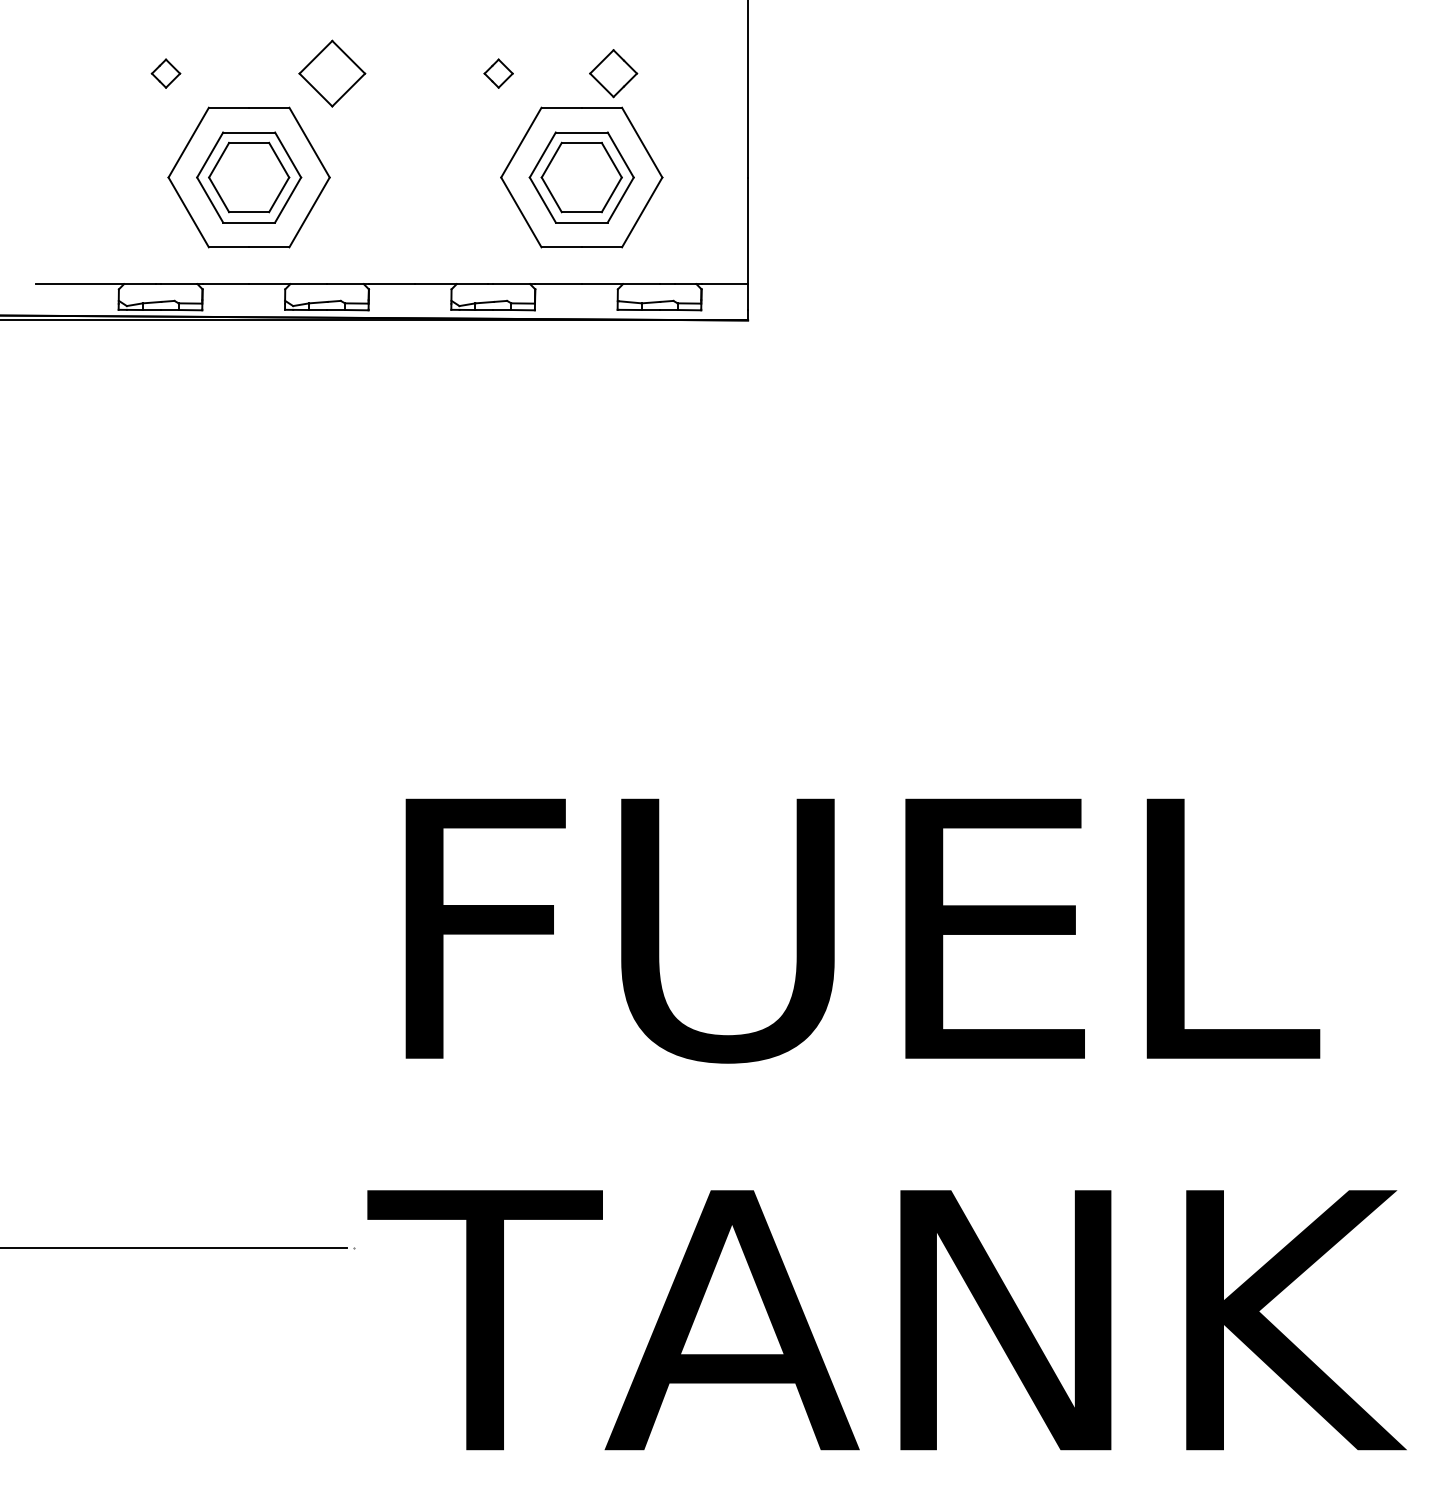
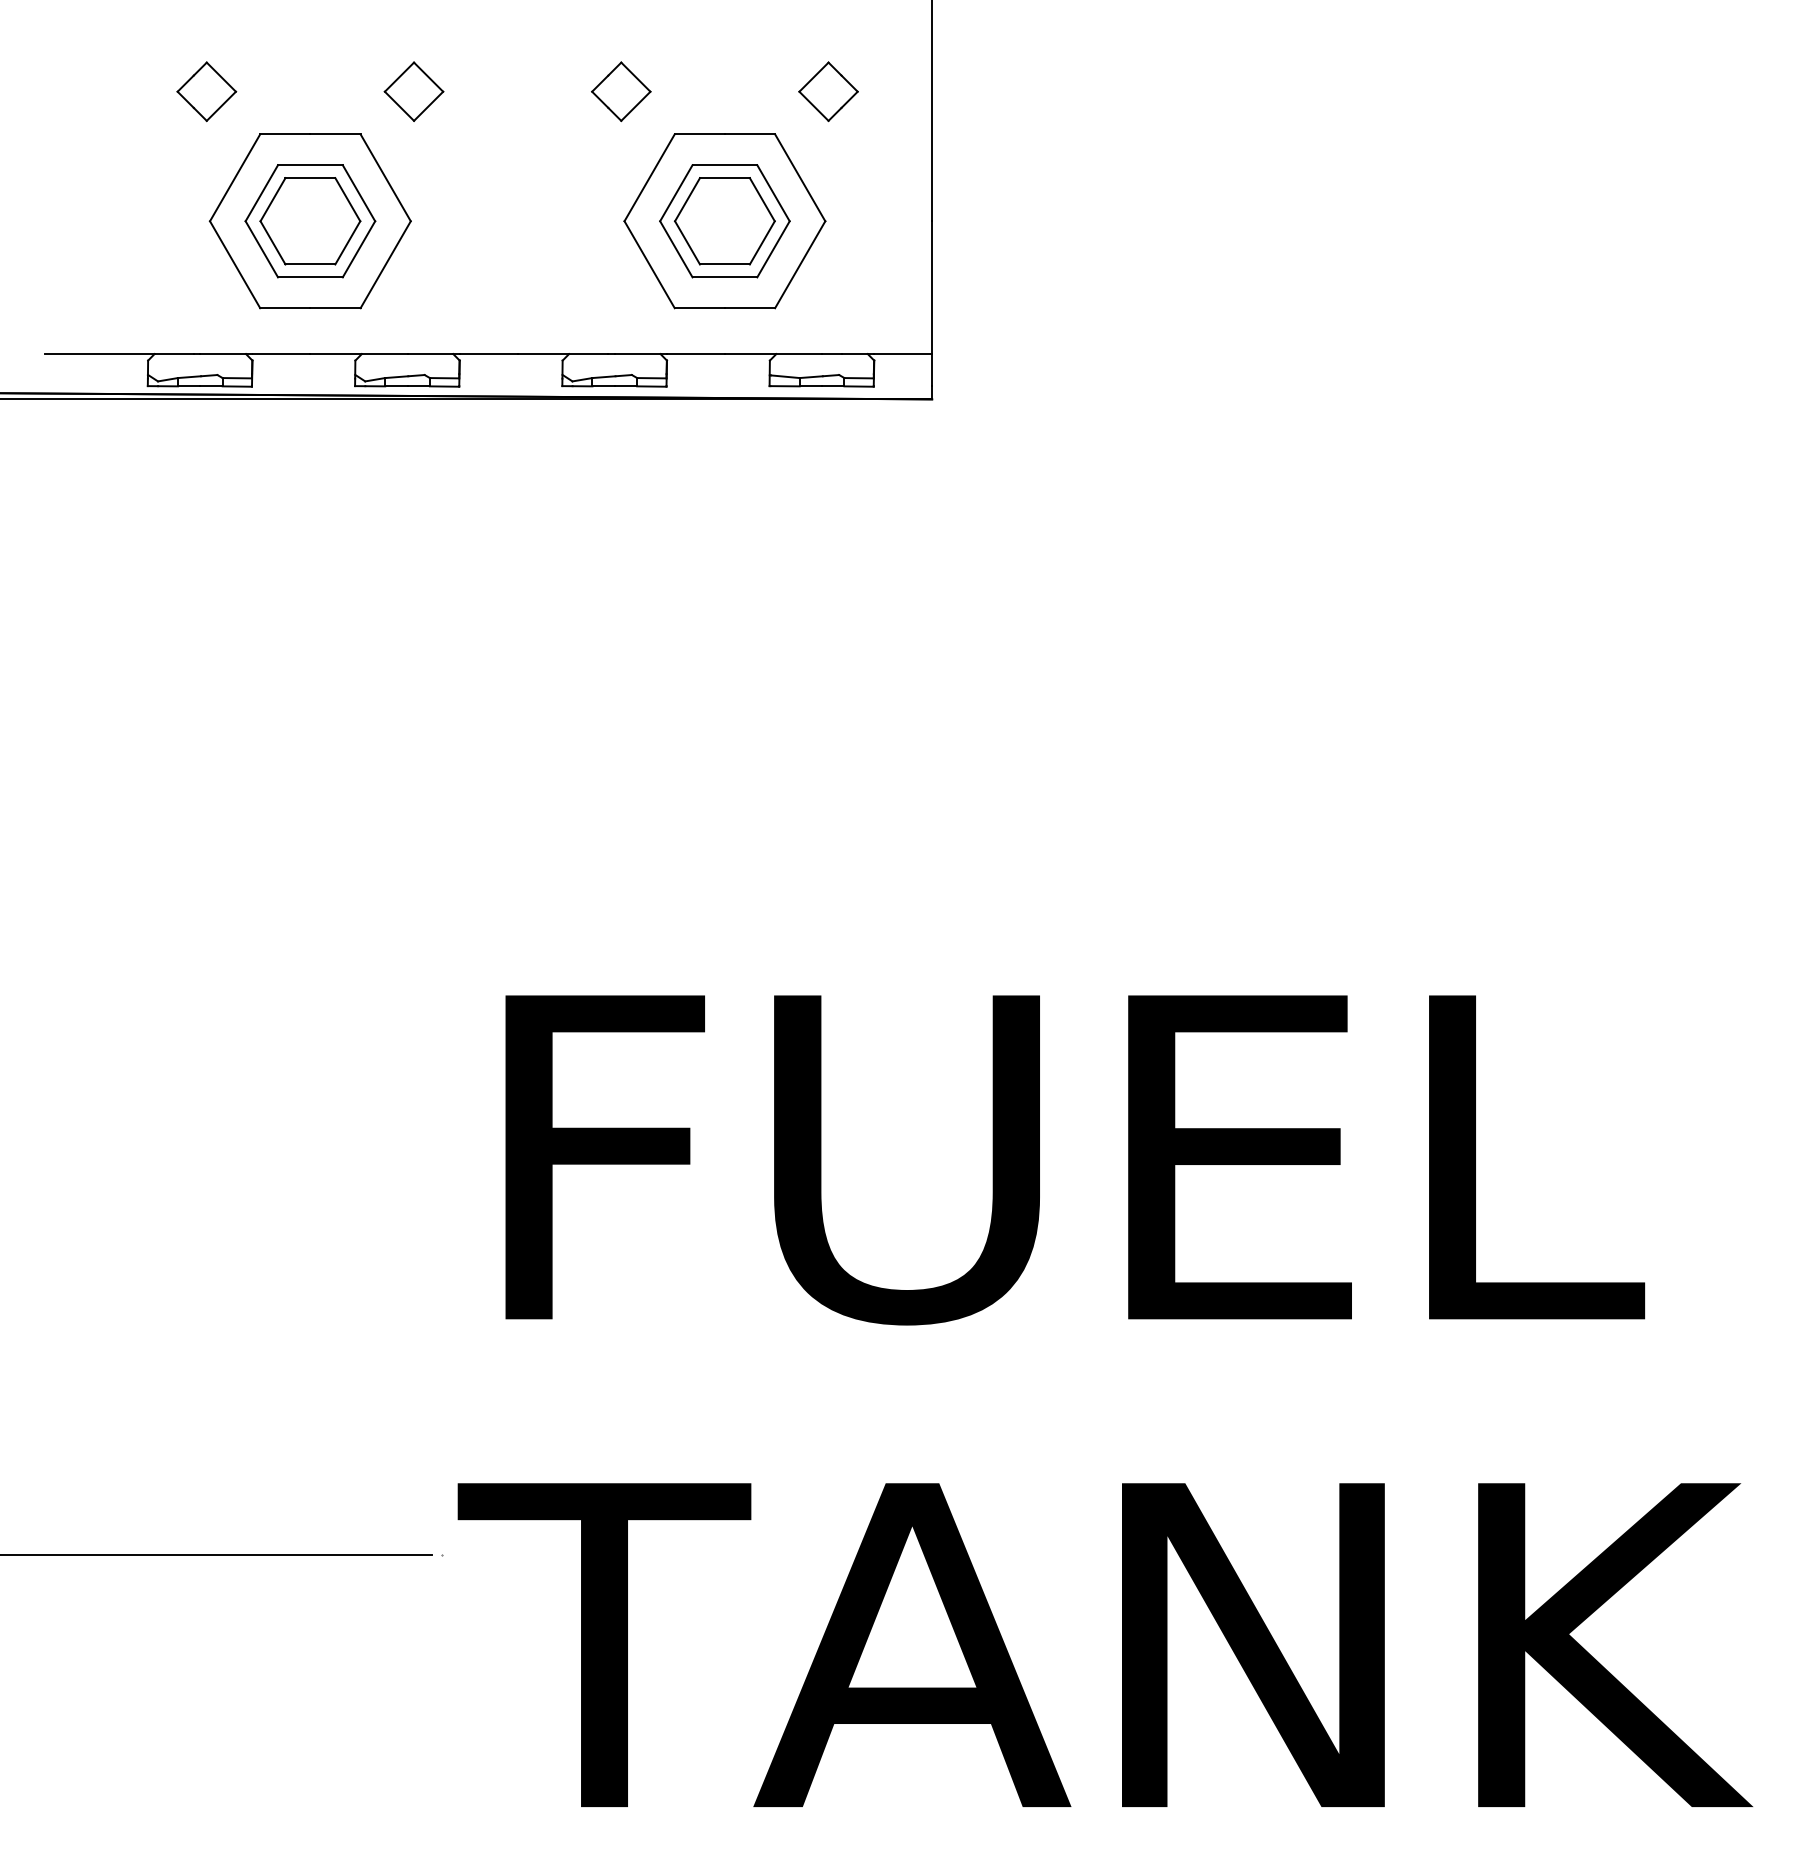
part: (165, 73) -> (206, 91), size x1.67
part: (331, 73) -> (413, 91), size x0.71
part: (498, 73) -> (621, 91), size x1.67
part: (613, 73) -> (828, 91), moved

